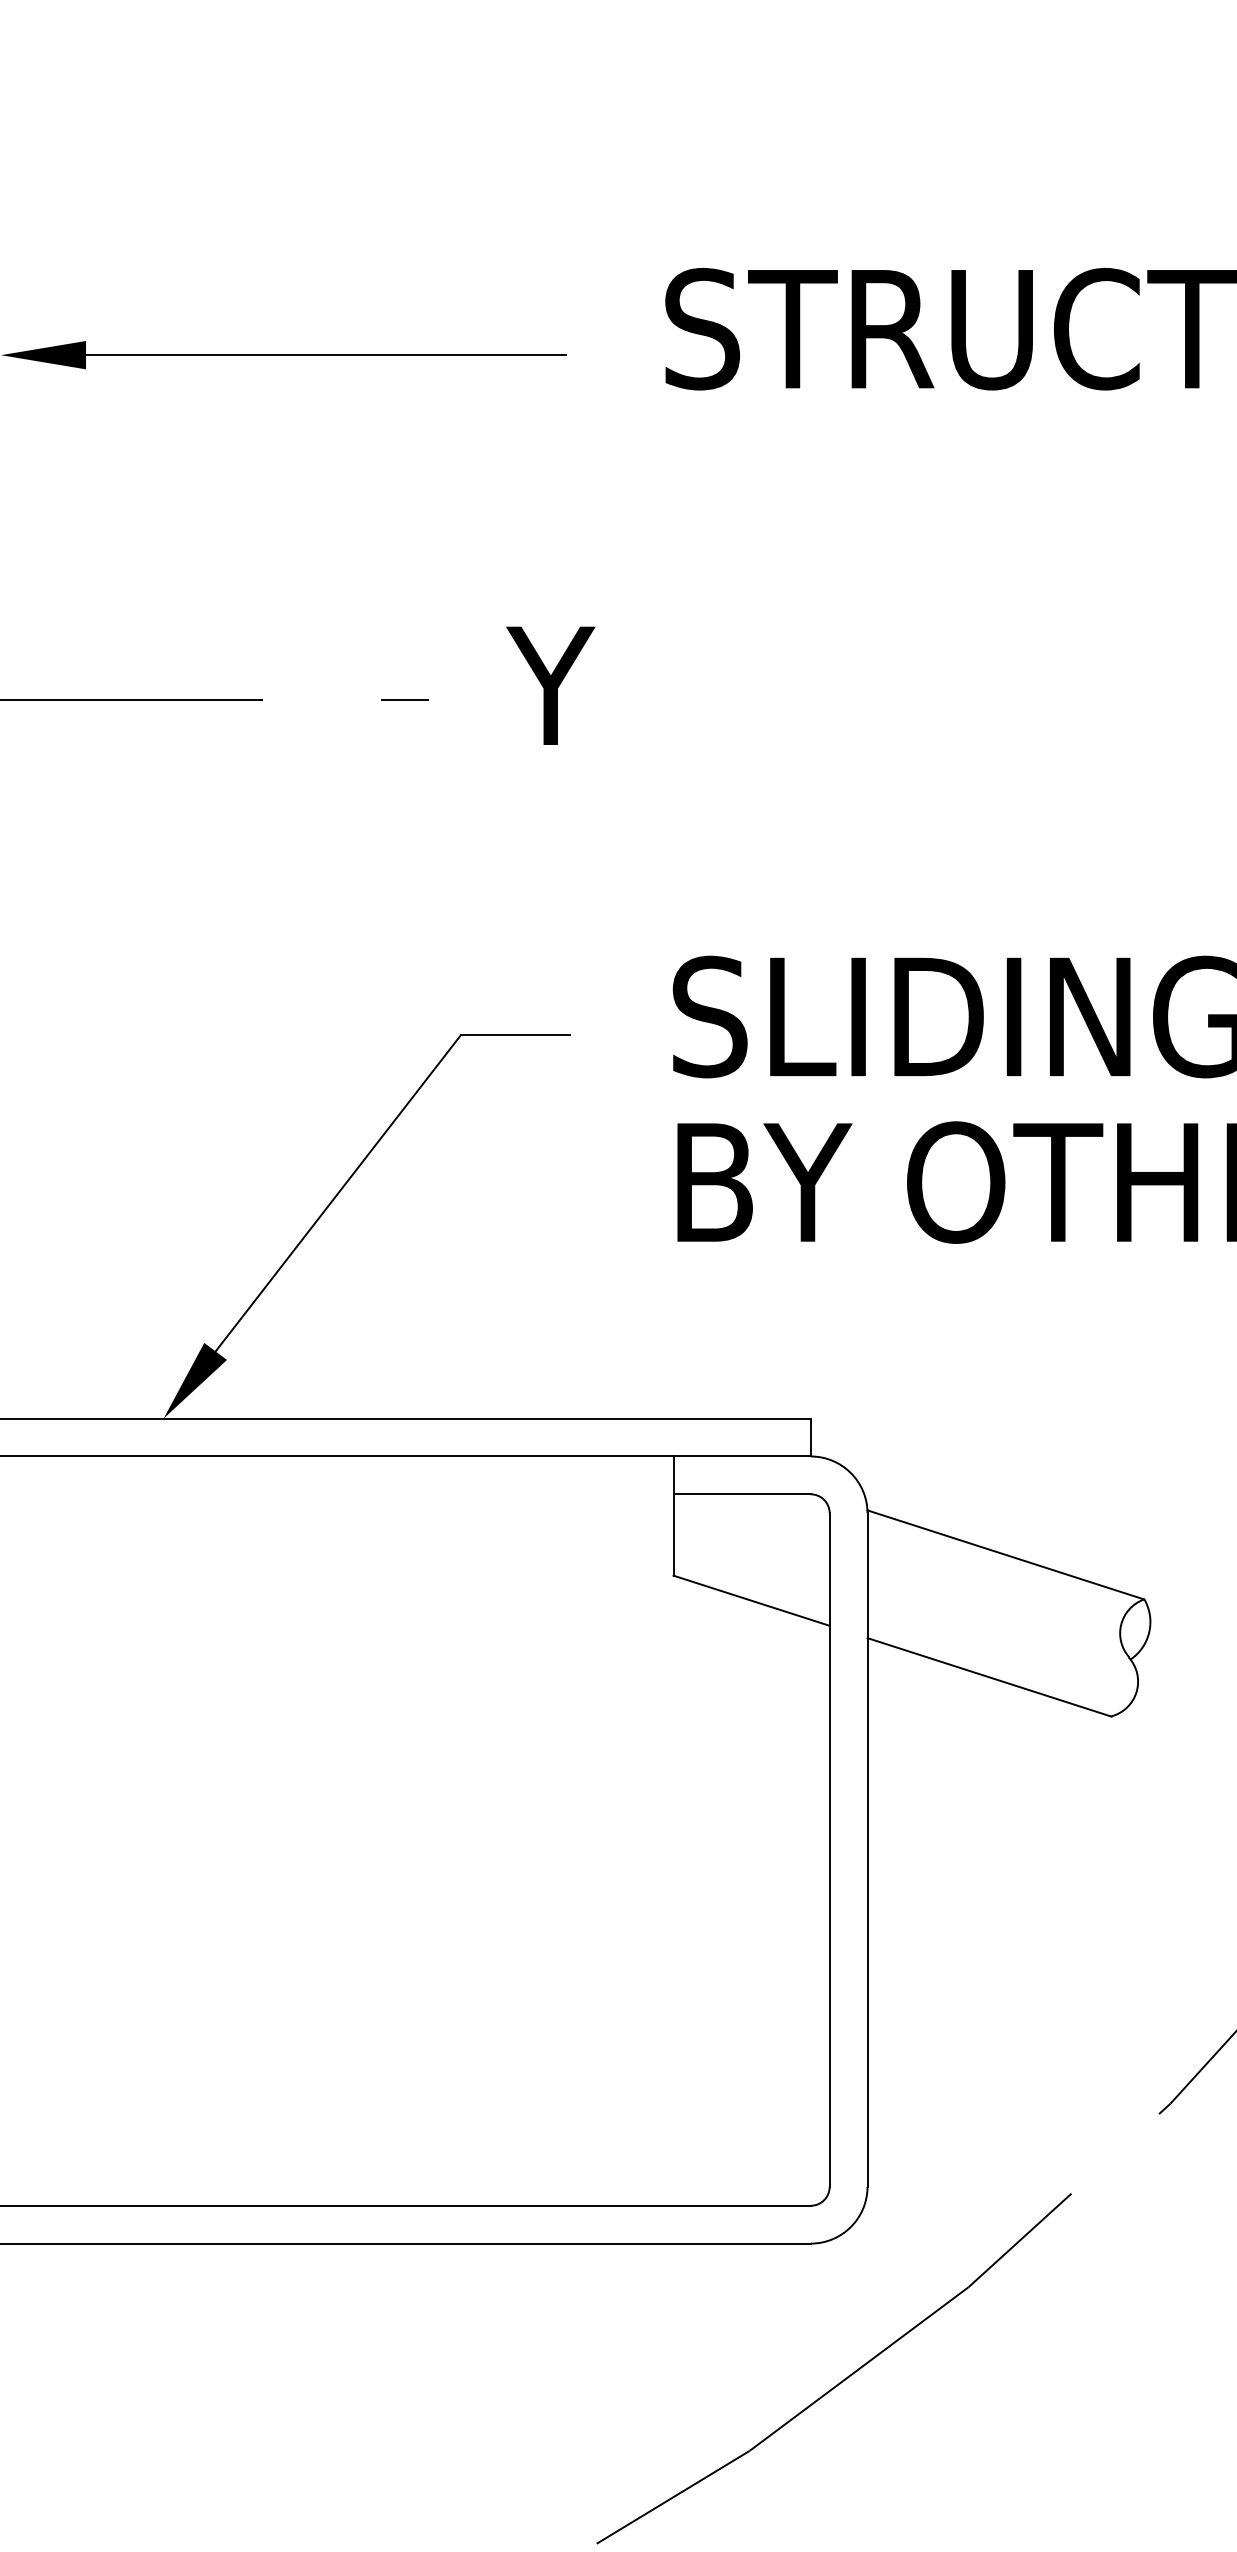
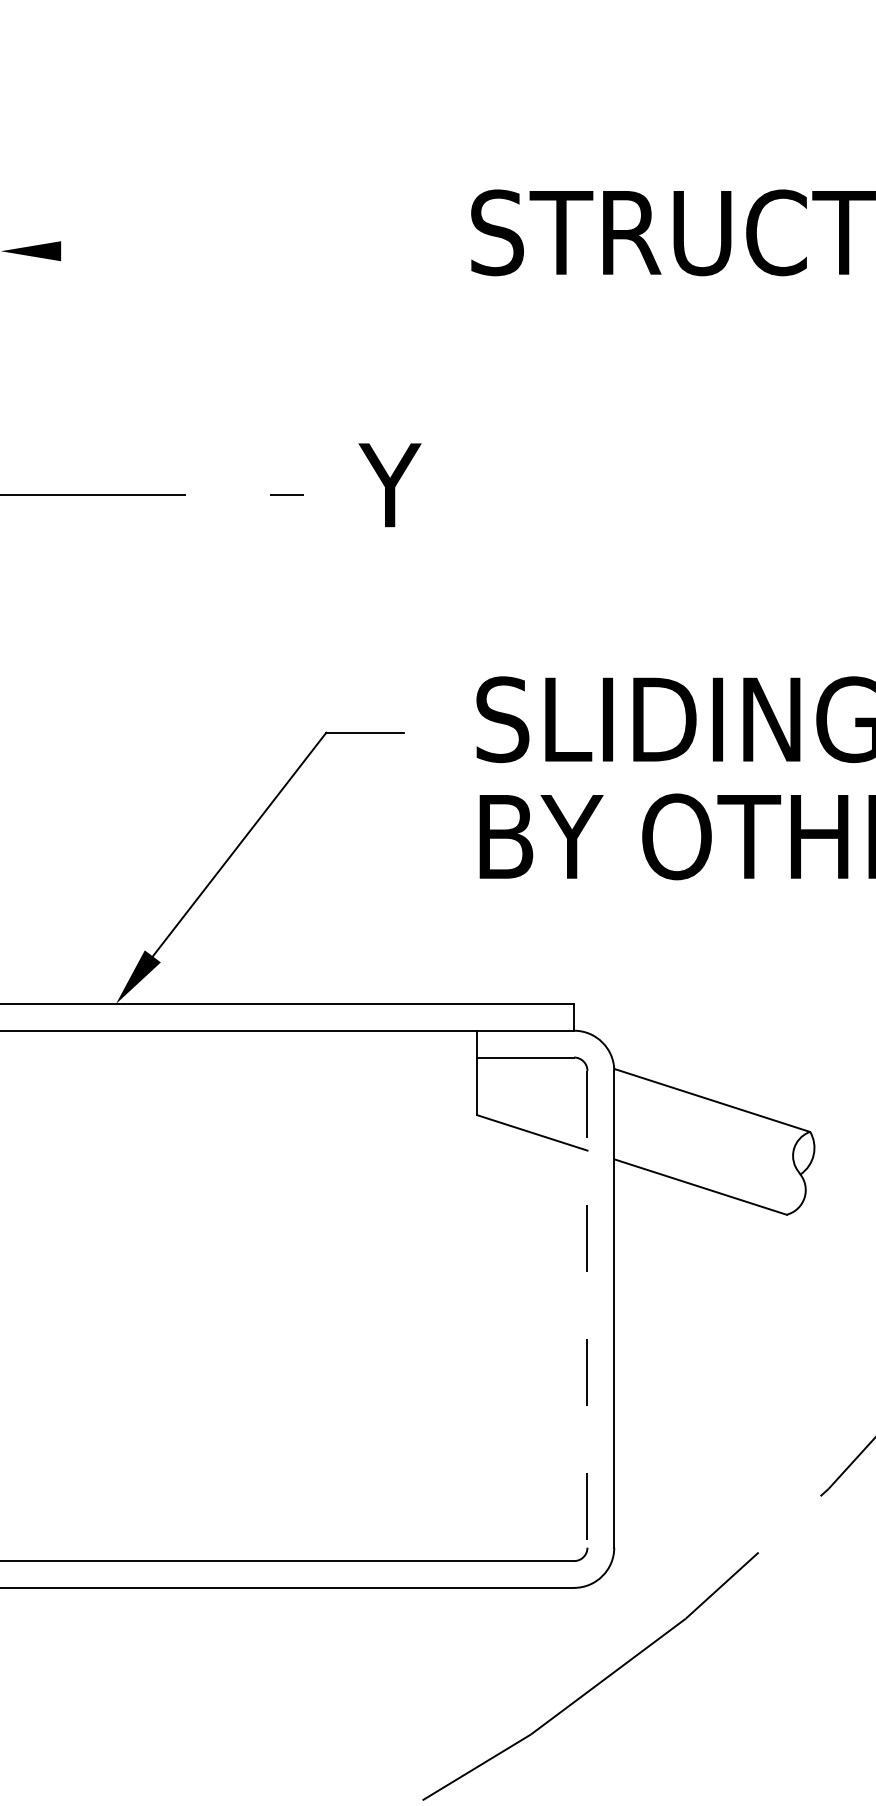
line: (325, 355) -> (230, 251), removed
line: (829, 1850) -> (587, 1309), solid -> dashed

